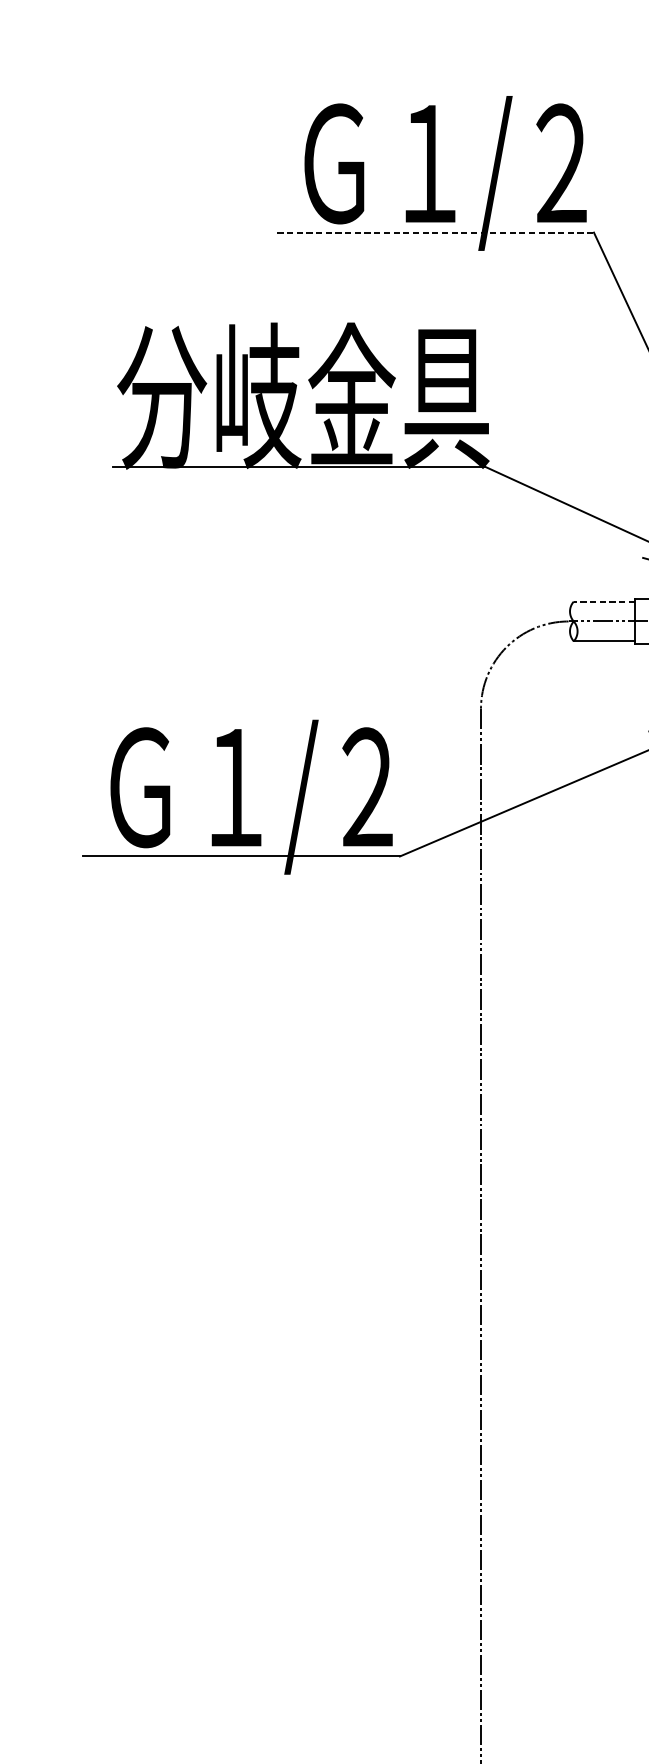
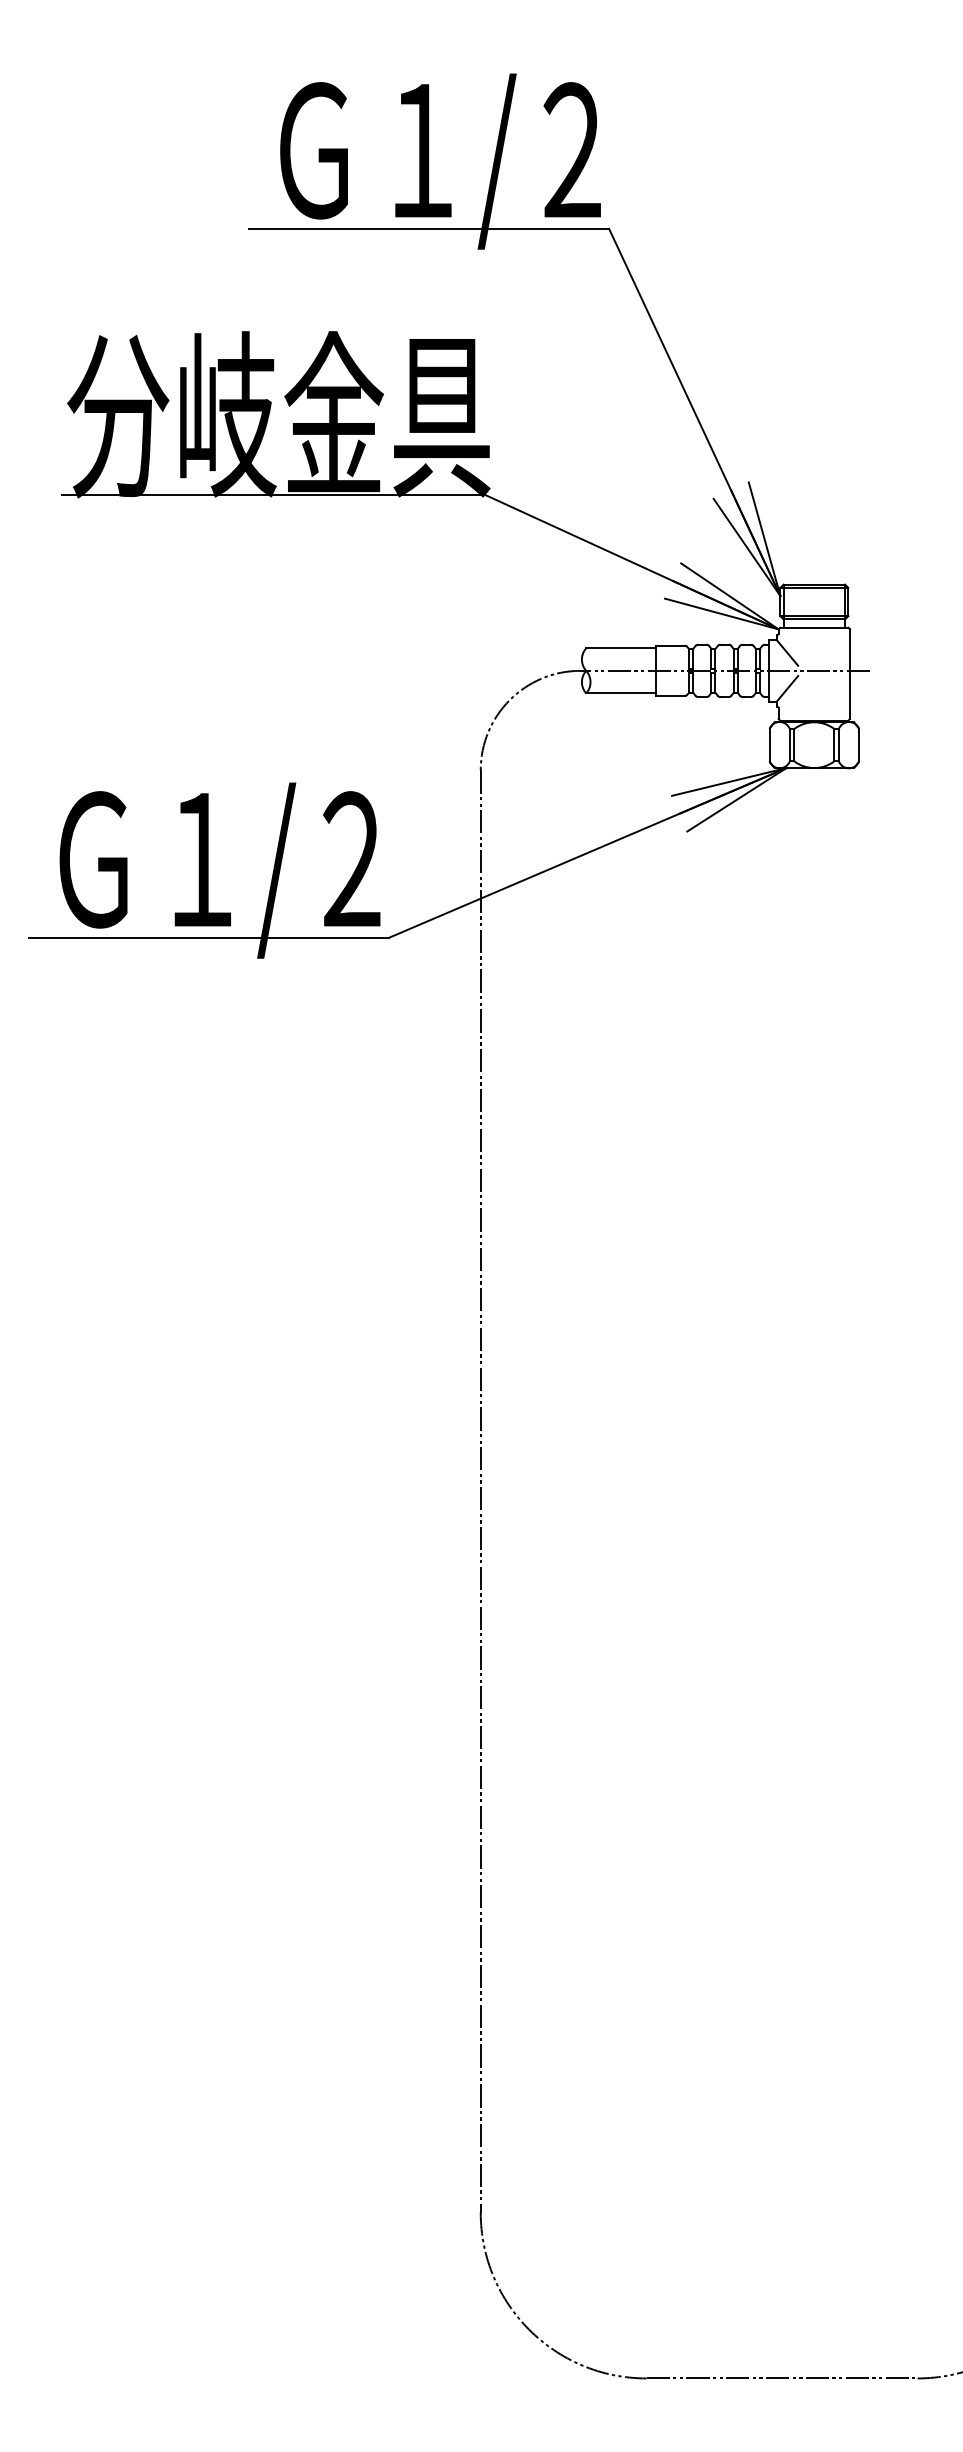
line: (435, 232) -> (429, 228), dashed -> solid
line: (603, 601) -> (620, 648), dashed -> solid

